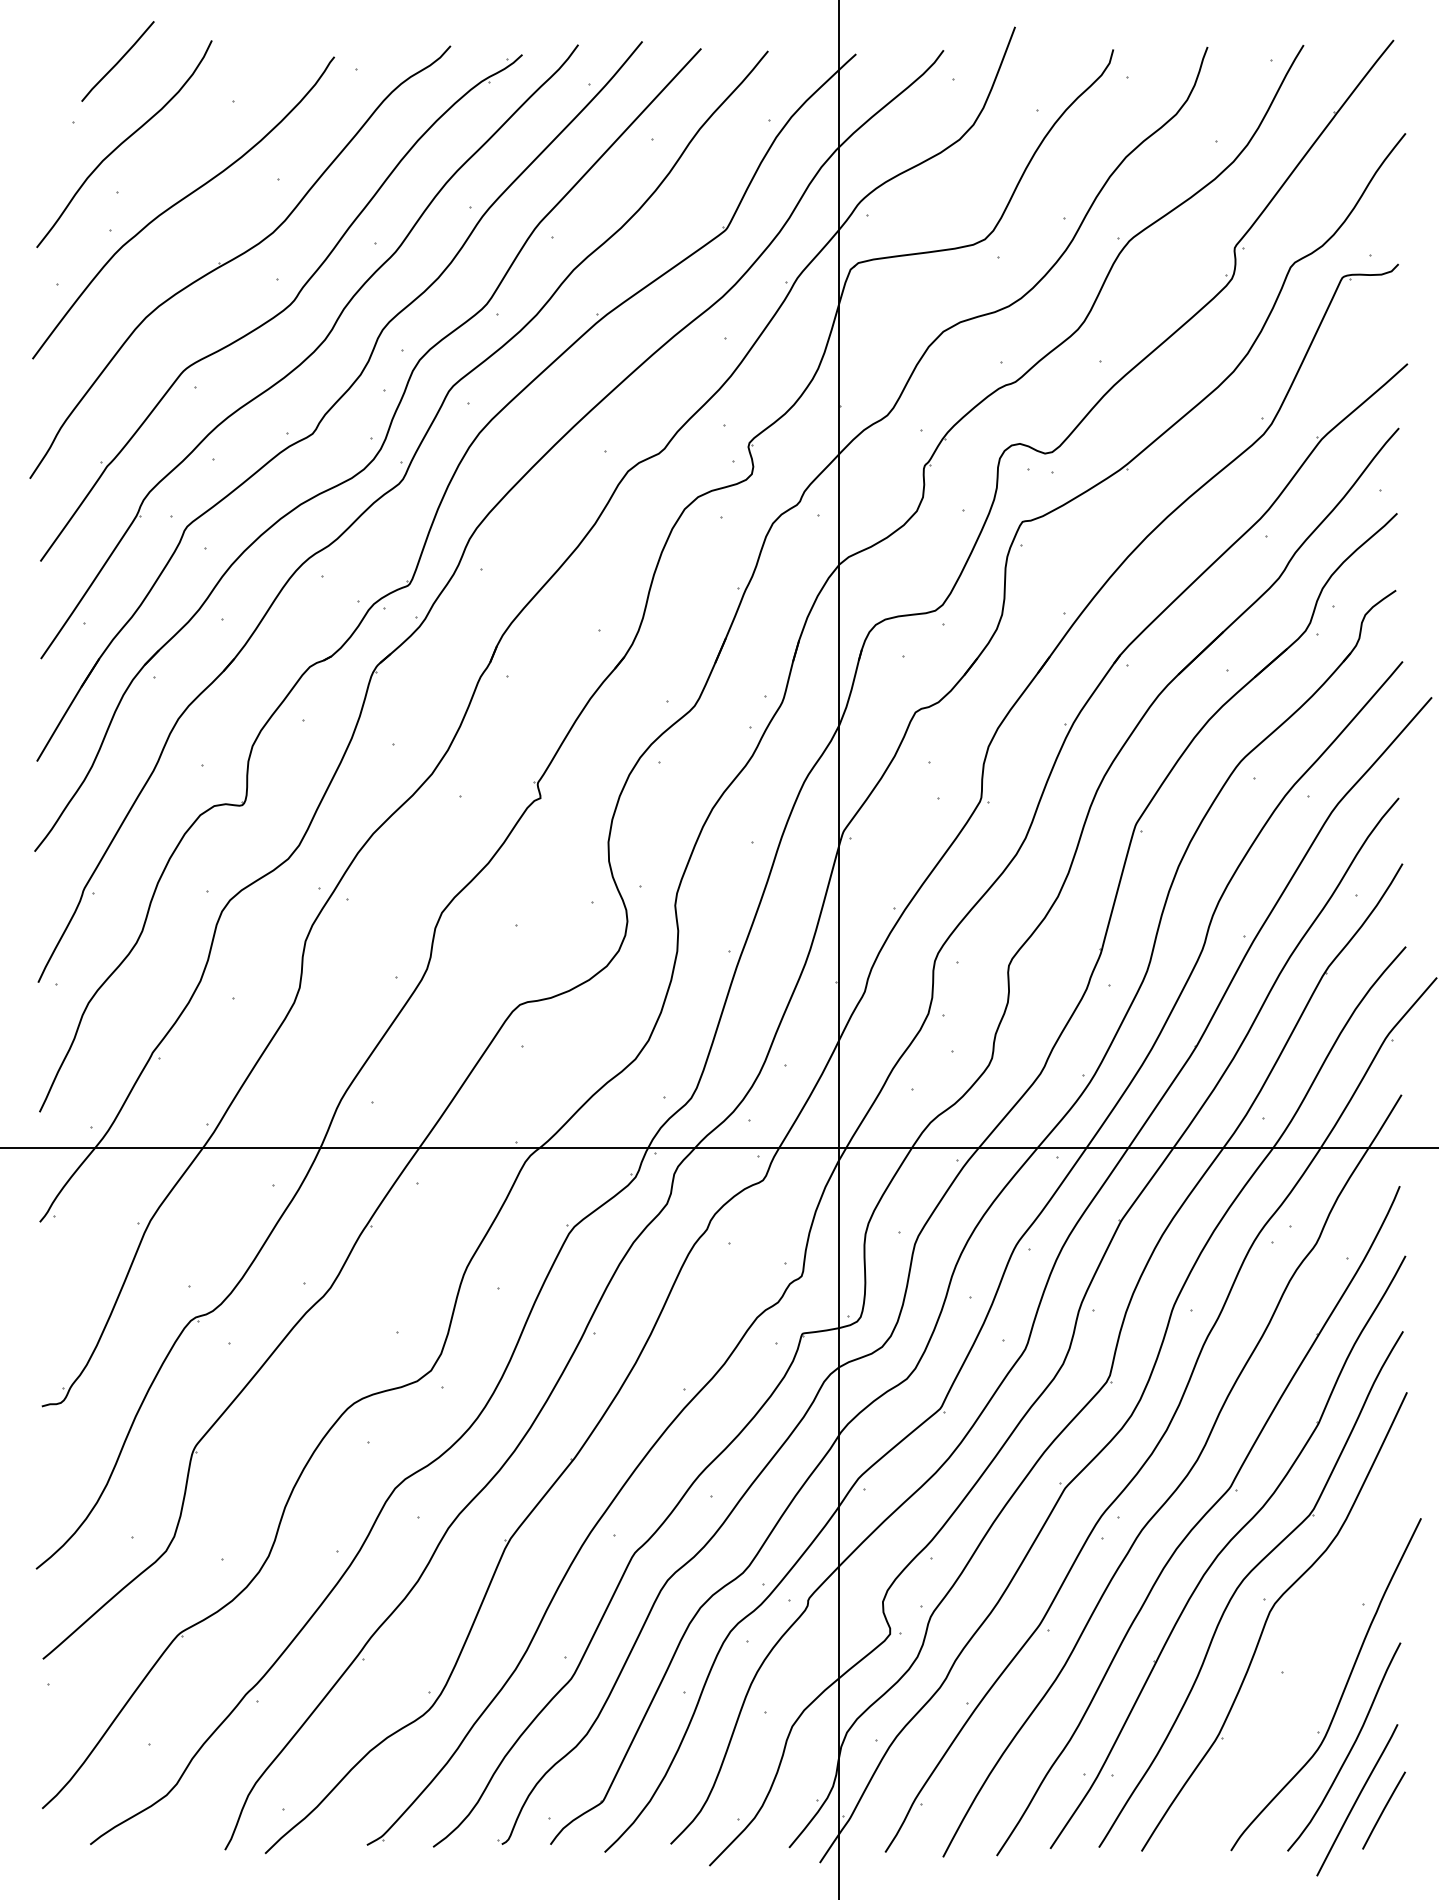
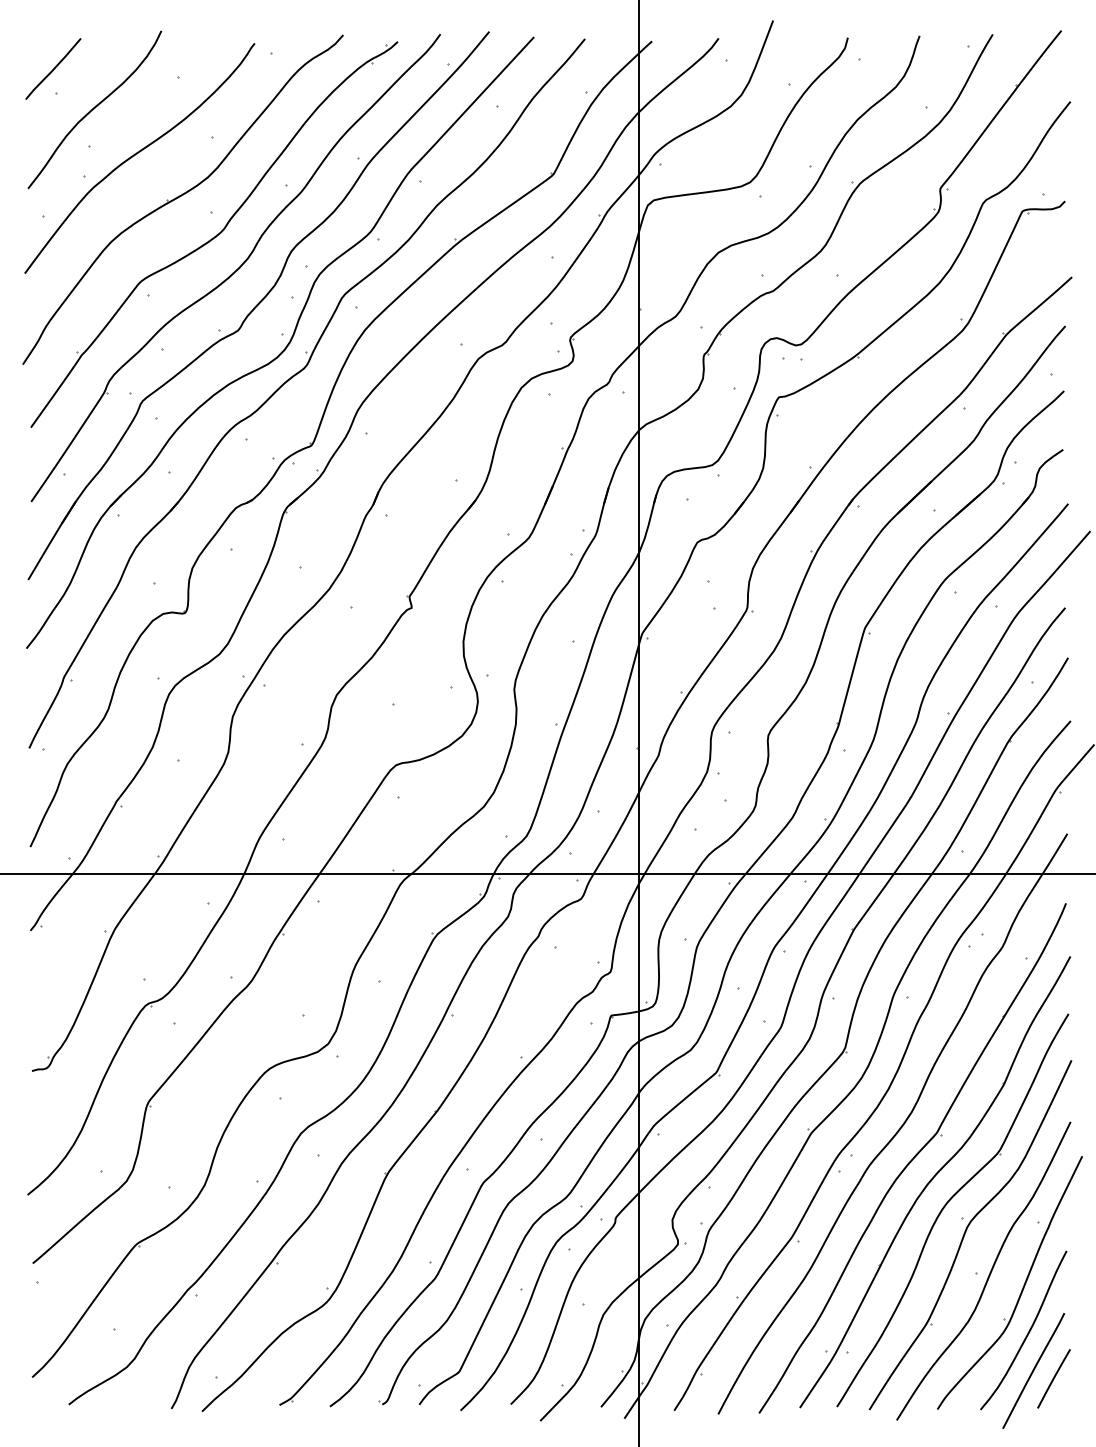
curve: (117, 61) -> (53, 68), moved
curve: (1299, 1671) -> (989, 1272), added

